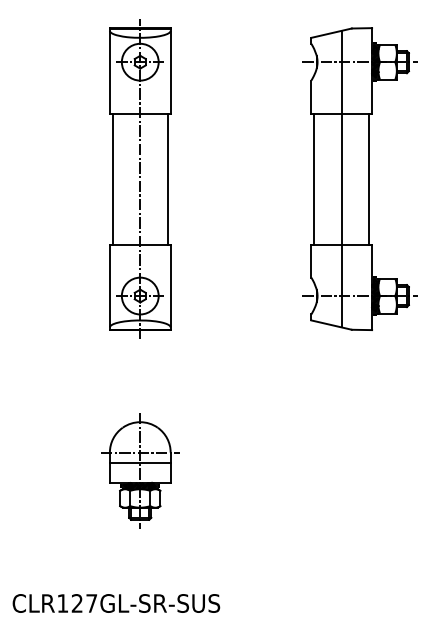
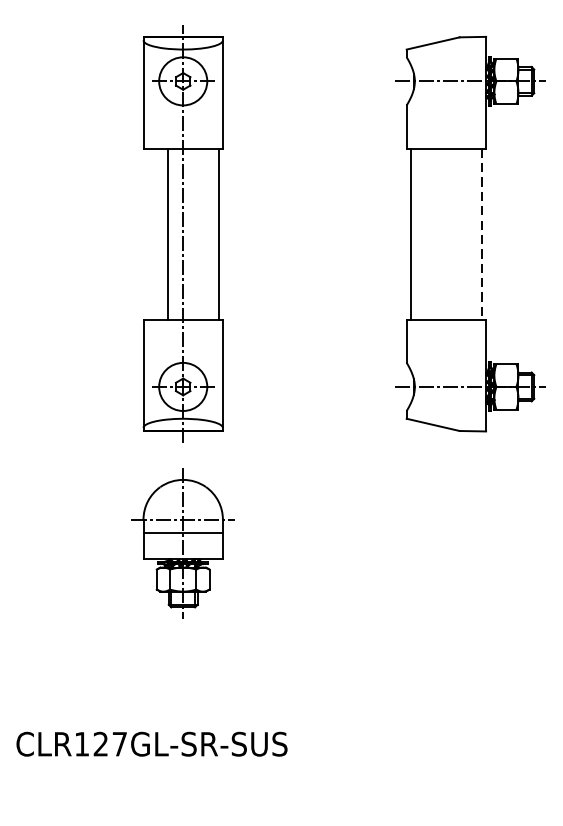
line: (112, 178) -> (167, 233), moved
line: (341, 178) -> (446, 233), removed
line: (369, 179) -> (482, 234), solid -> dashed
part: (140, 470) -> (183, 543), moved
text: (116, 603) -> (152, 744), moved

